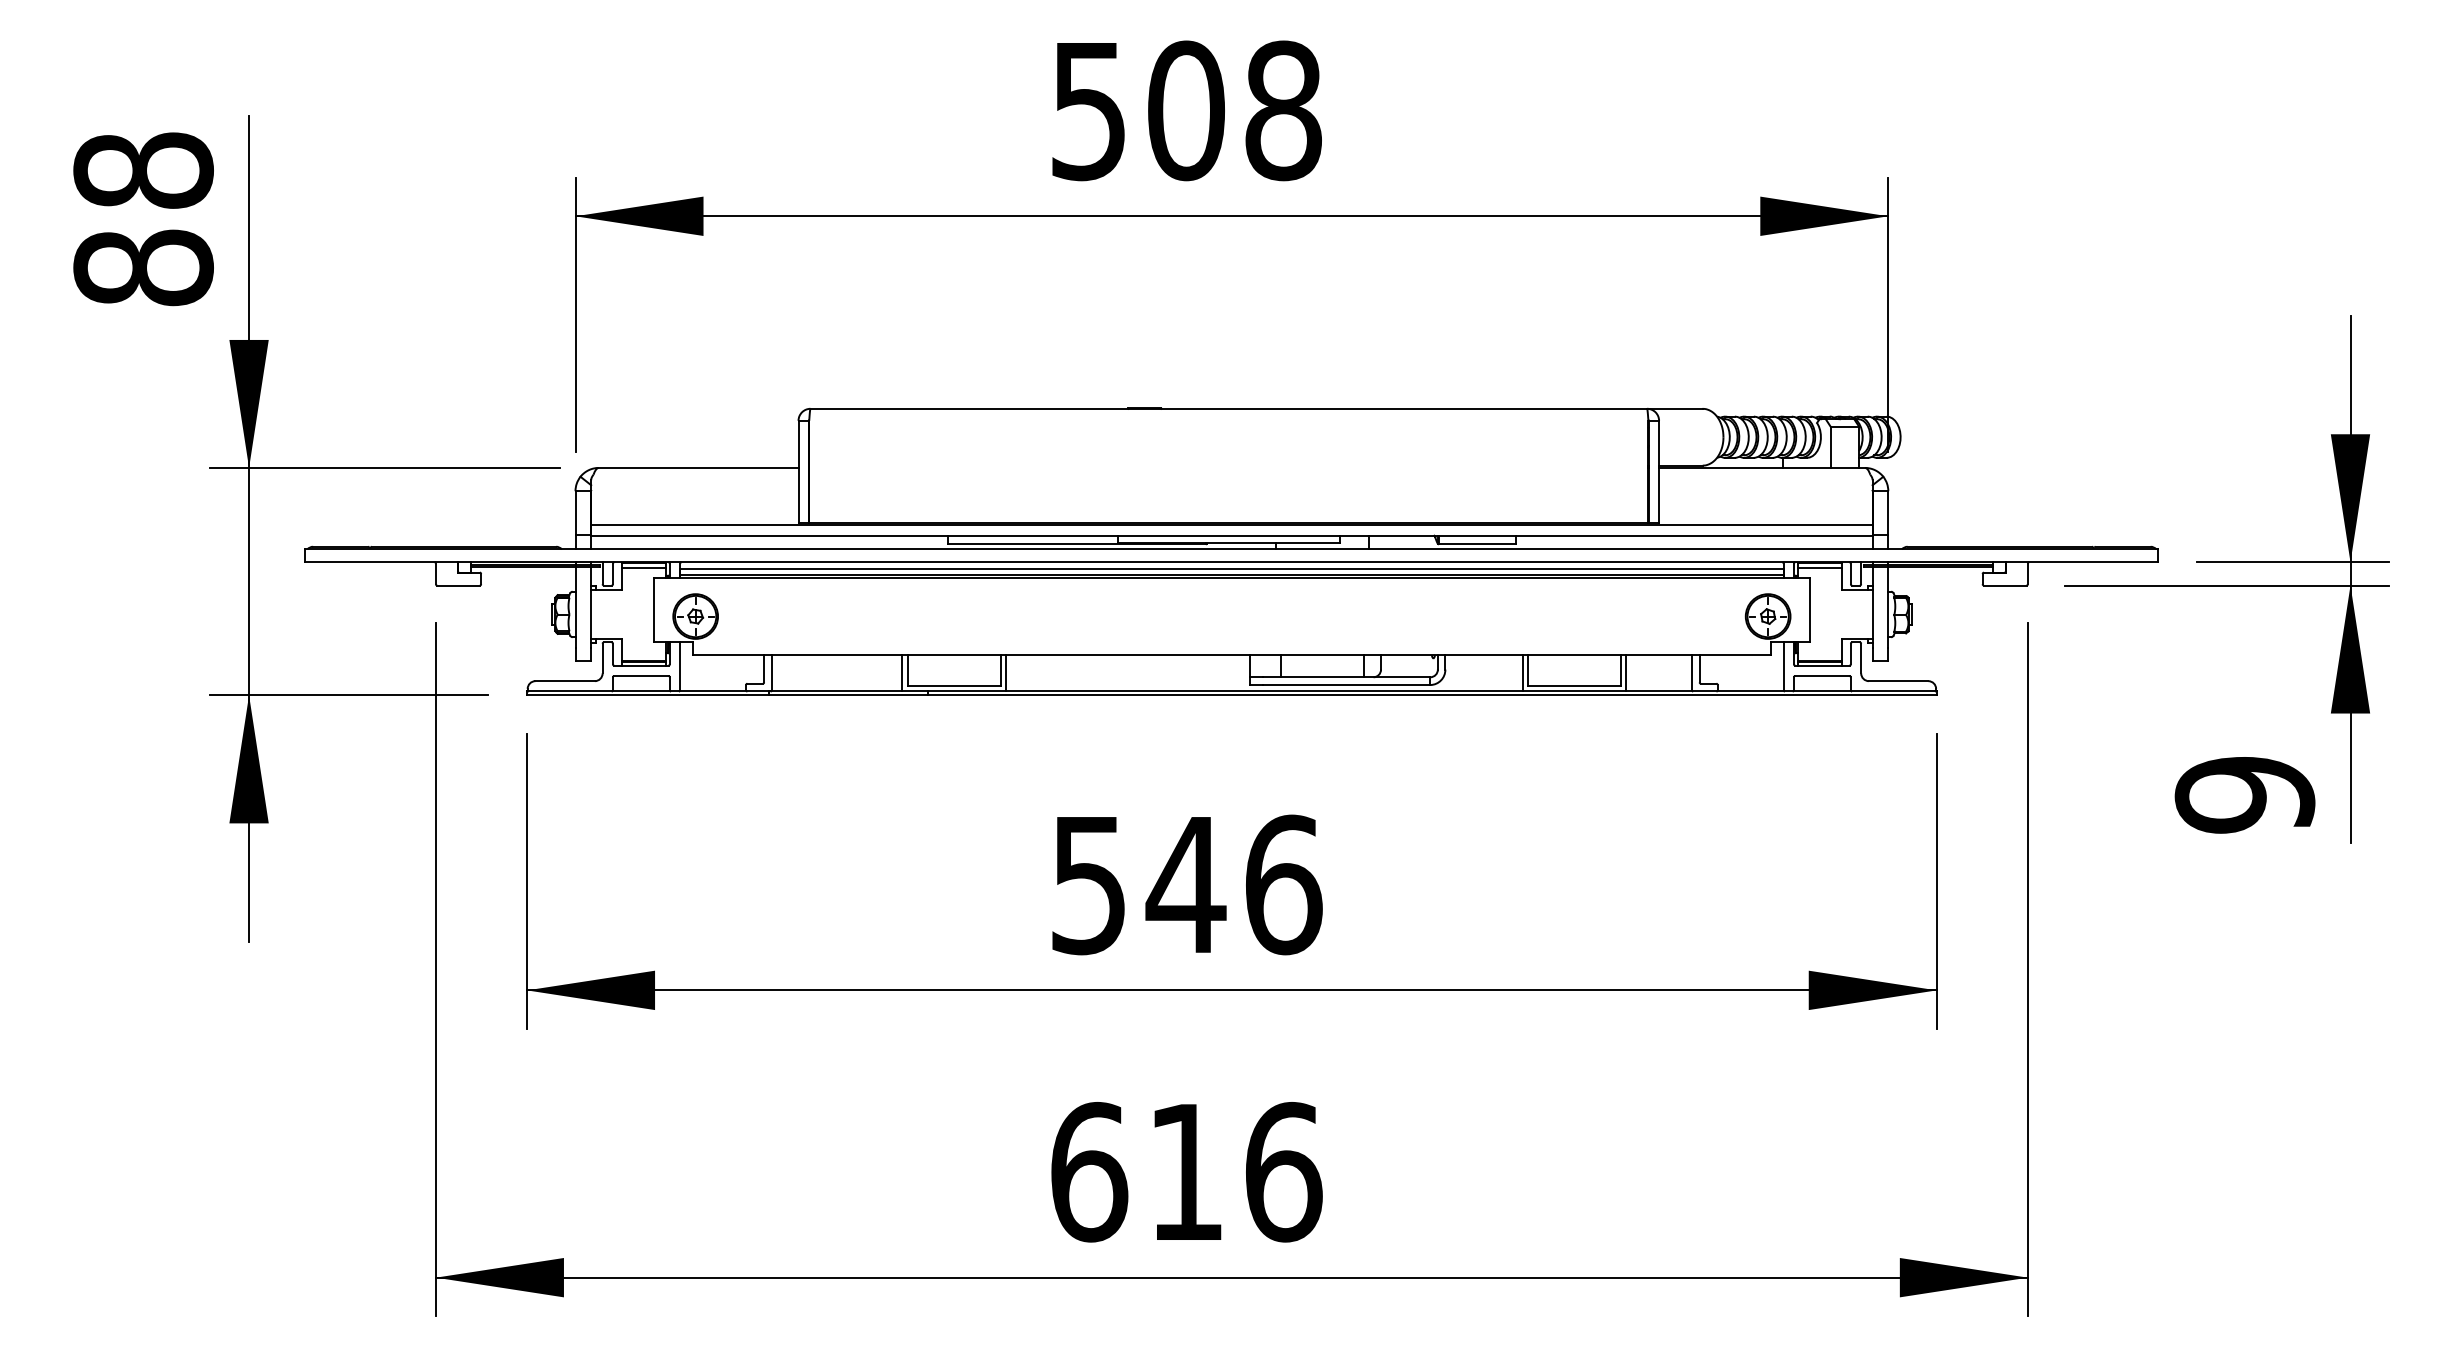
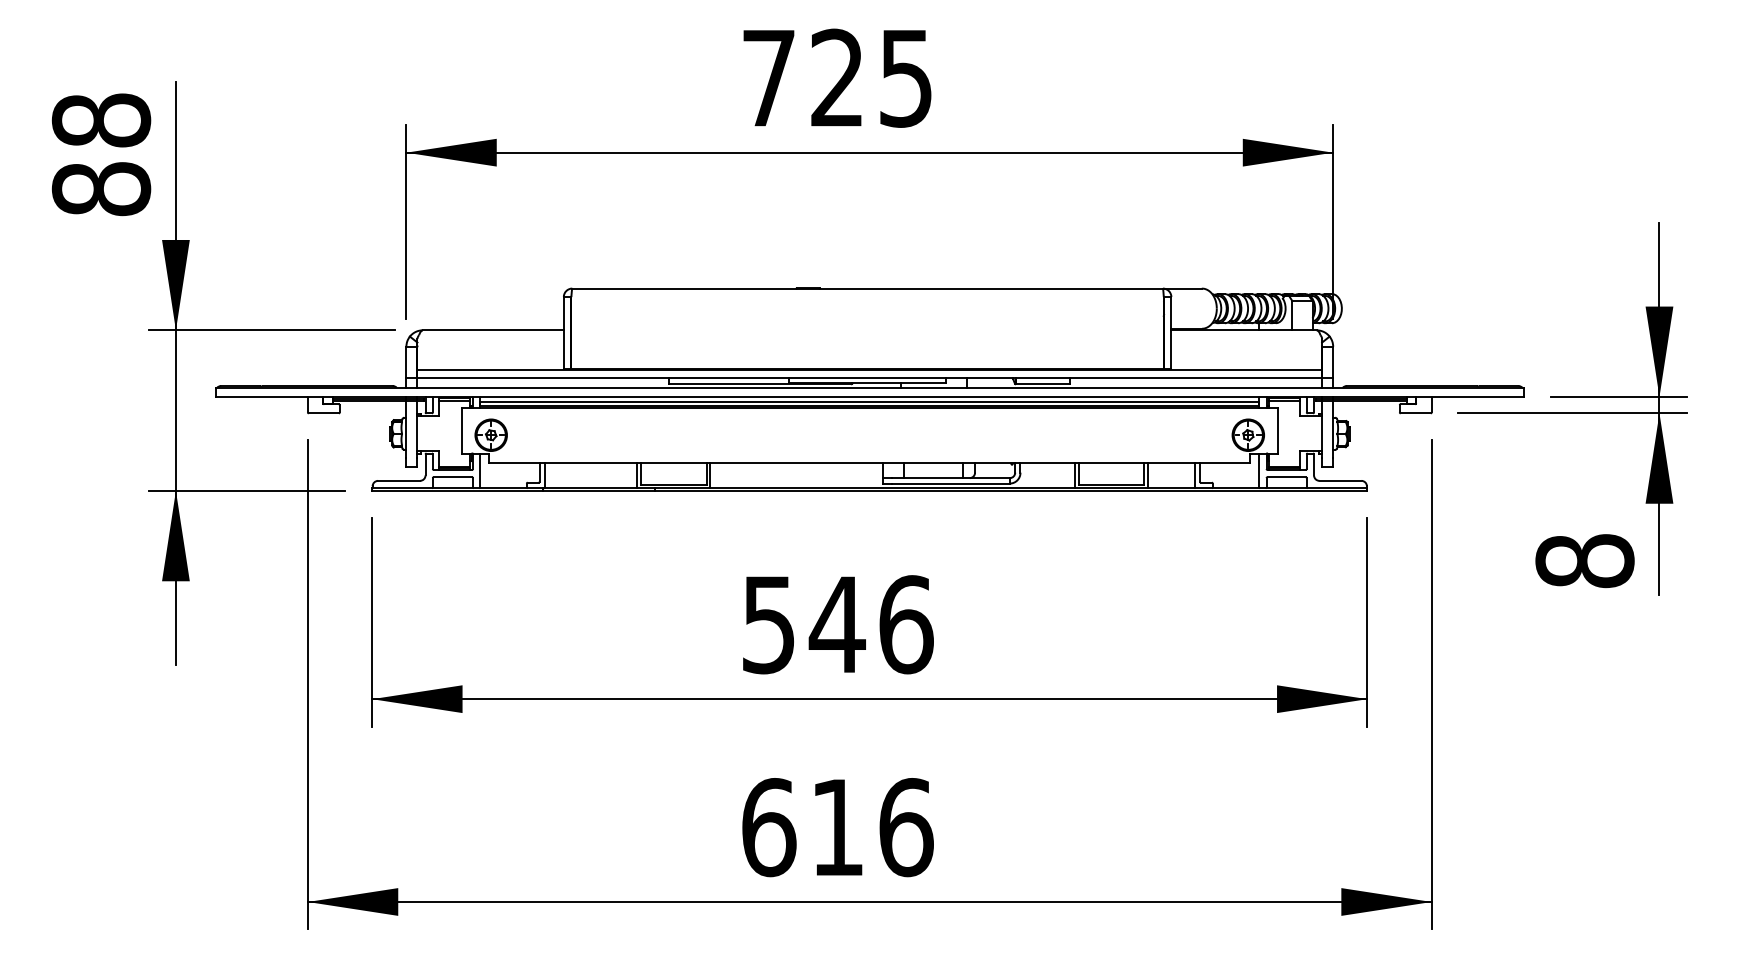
text: (1187, 109) -> (838, 77), 508 -> 725
text: (2244, 795) -> (1584, 561), 9 -> 8

